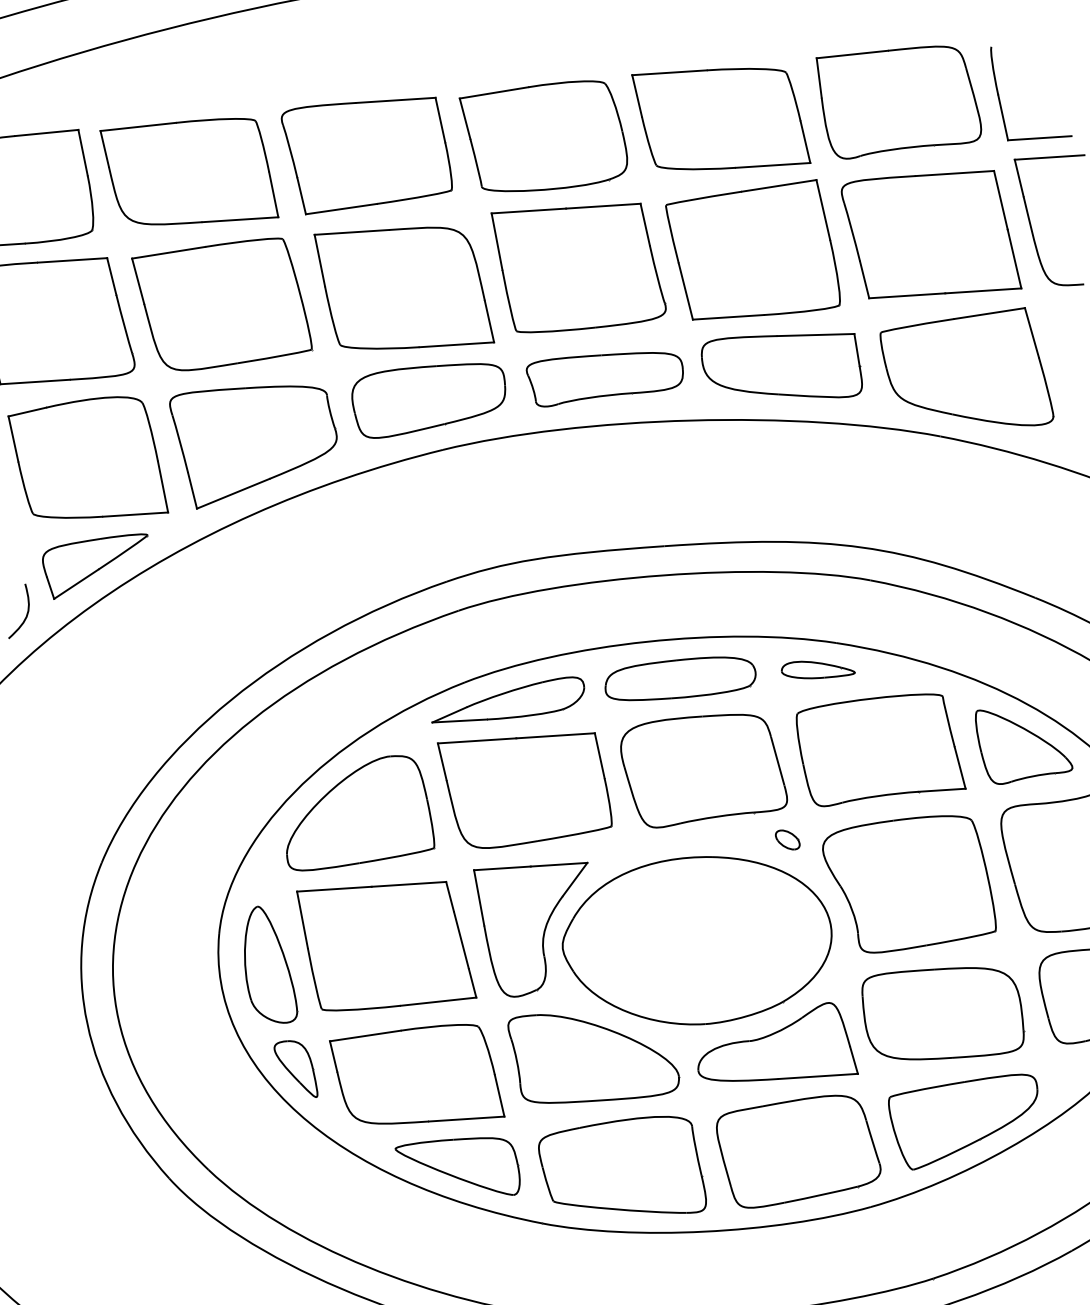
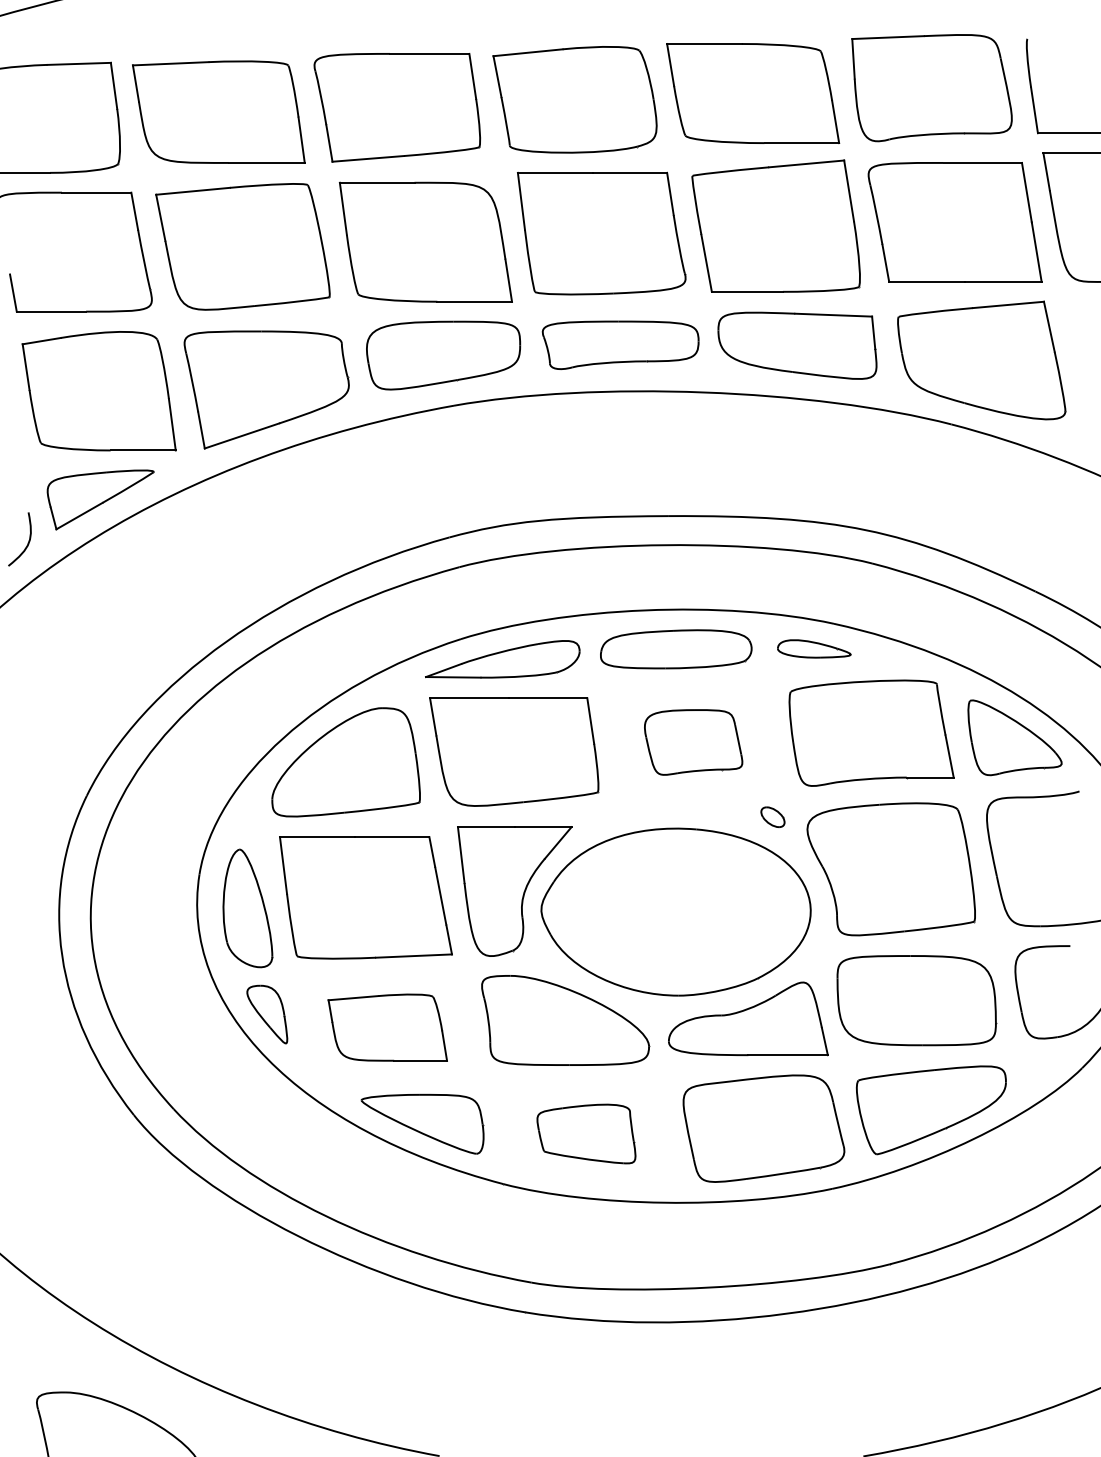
part: (703, 770) -> (693, 742), size x0.6
part: (416, 1074) -> (387, 1027), size x0.7
part: (622, 1167) -> (586, 1133), size x0.6

